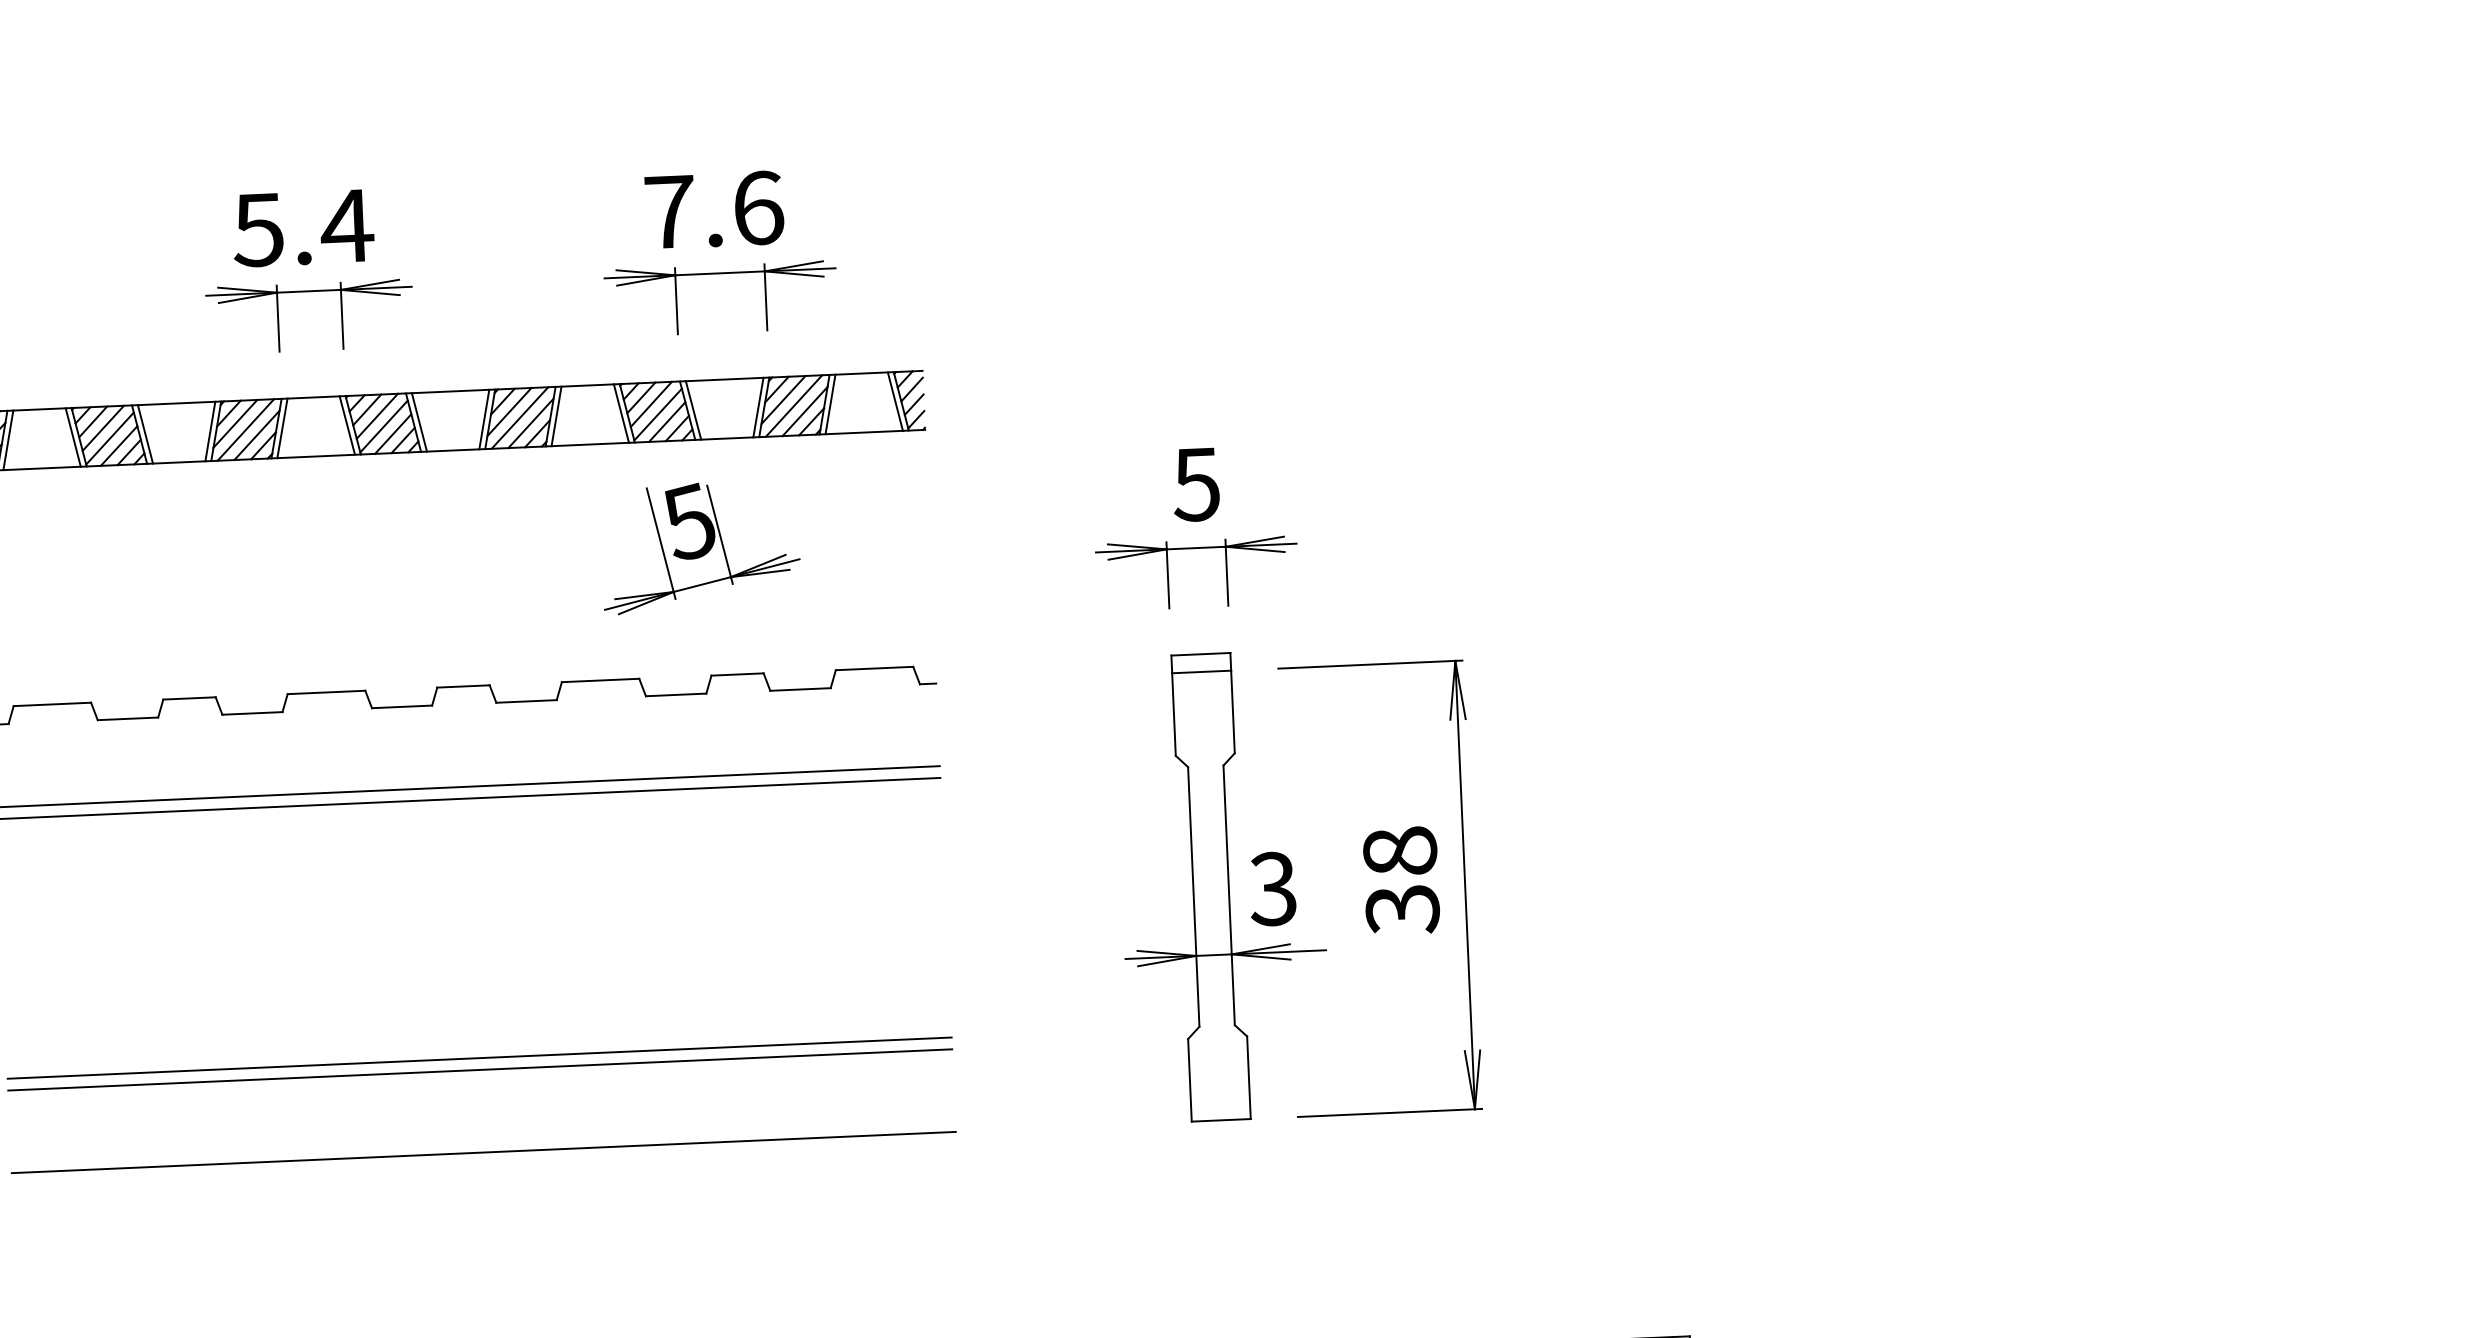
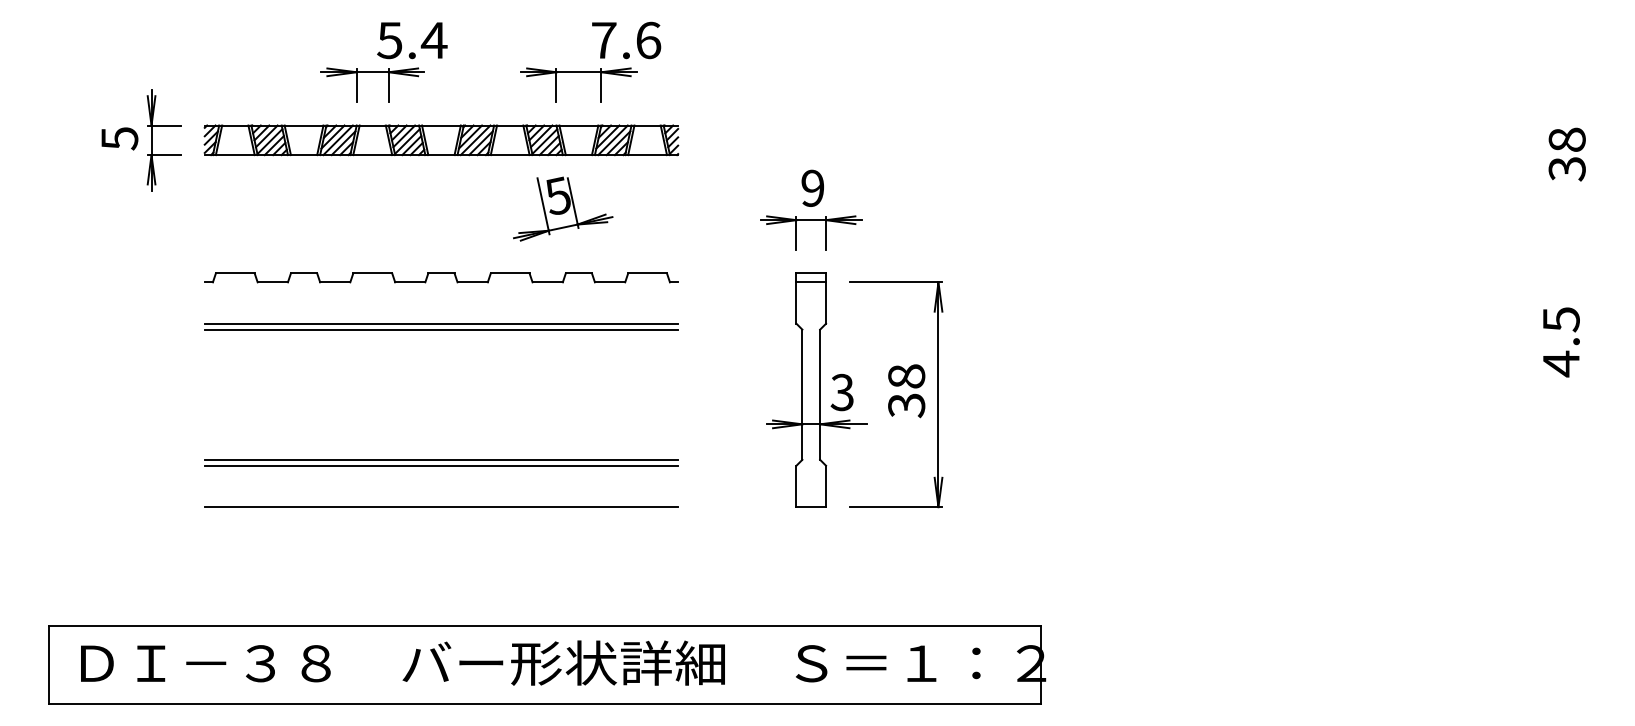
text: (714, 210) -> (626, 40), moved
text: (303, 228) -> (412, 40), moved
text: (1195, 482) -> (812, 187), 5 -> 9

